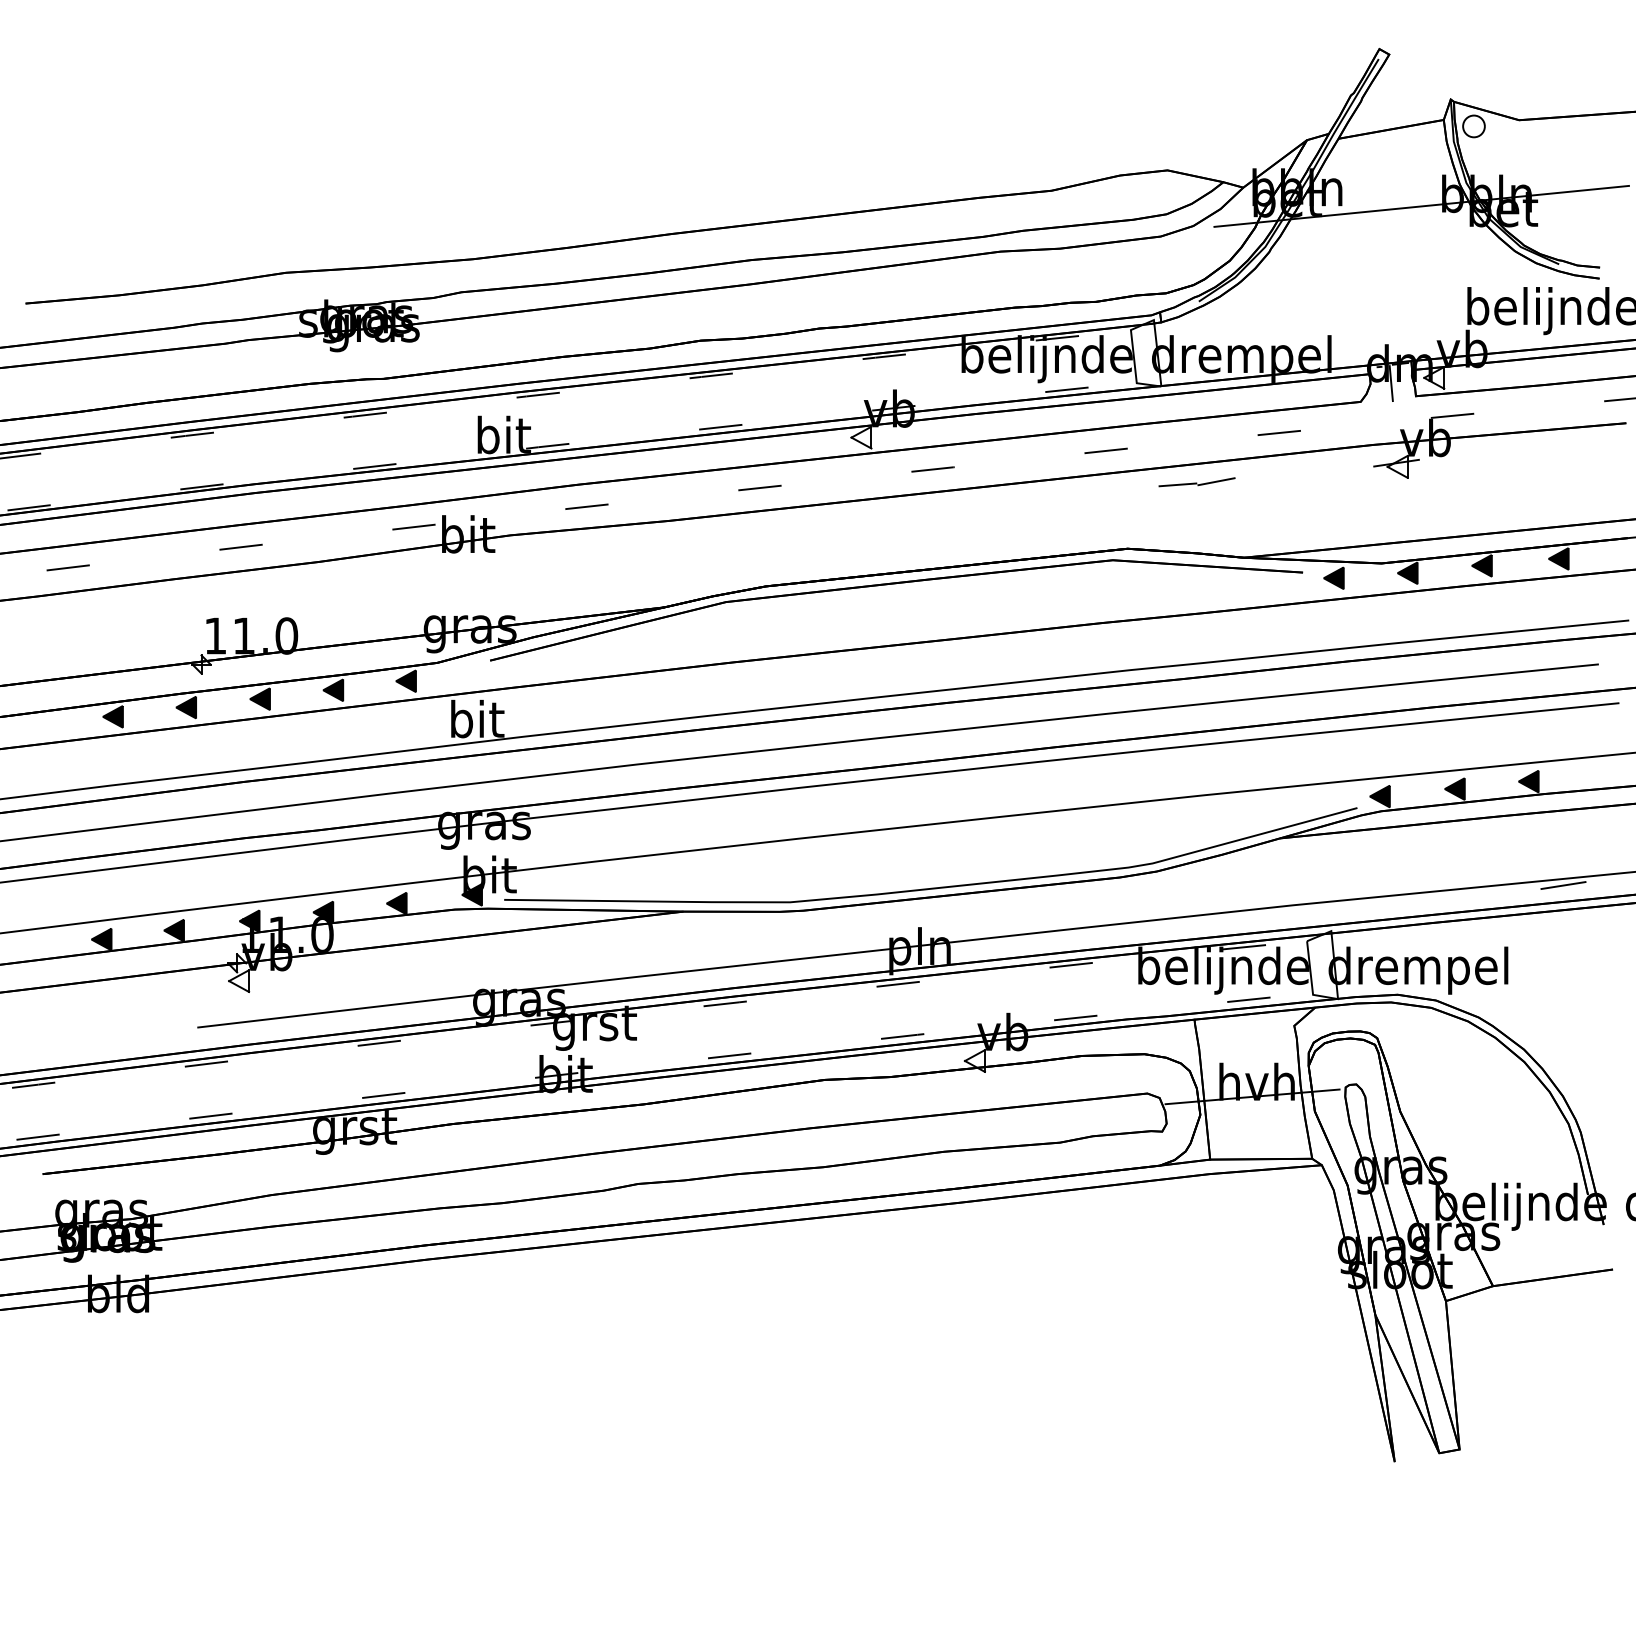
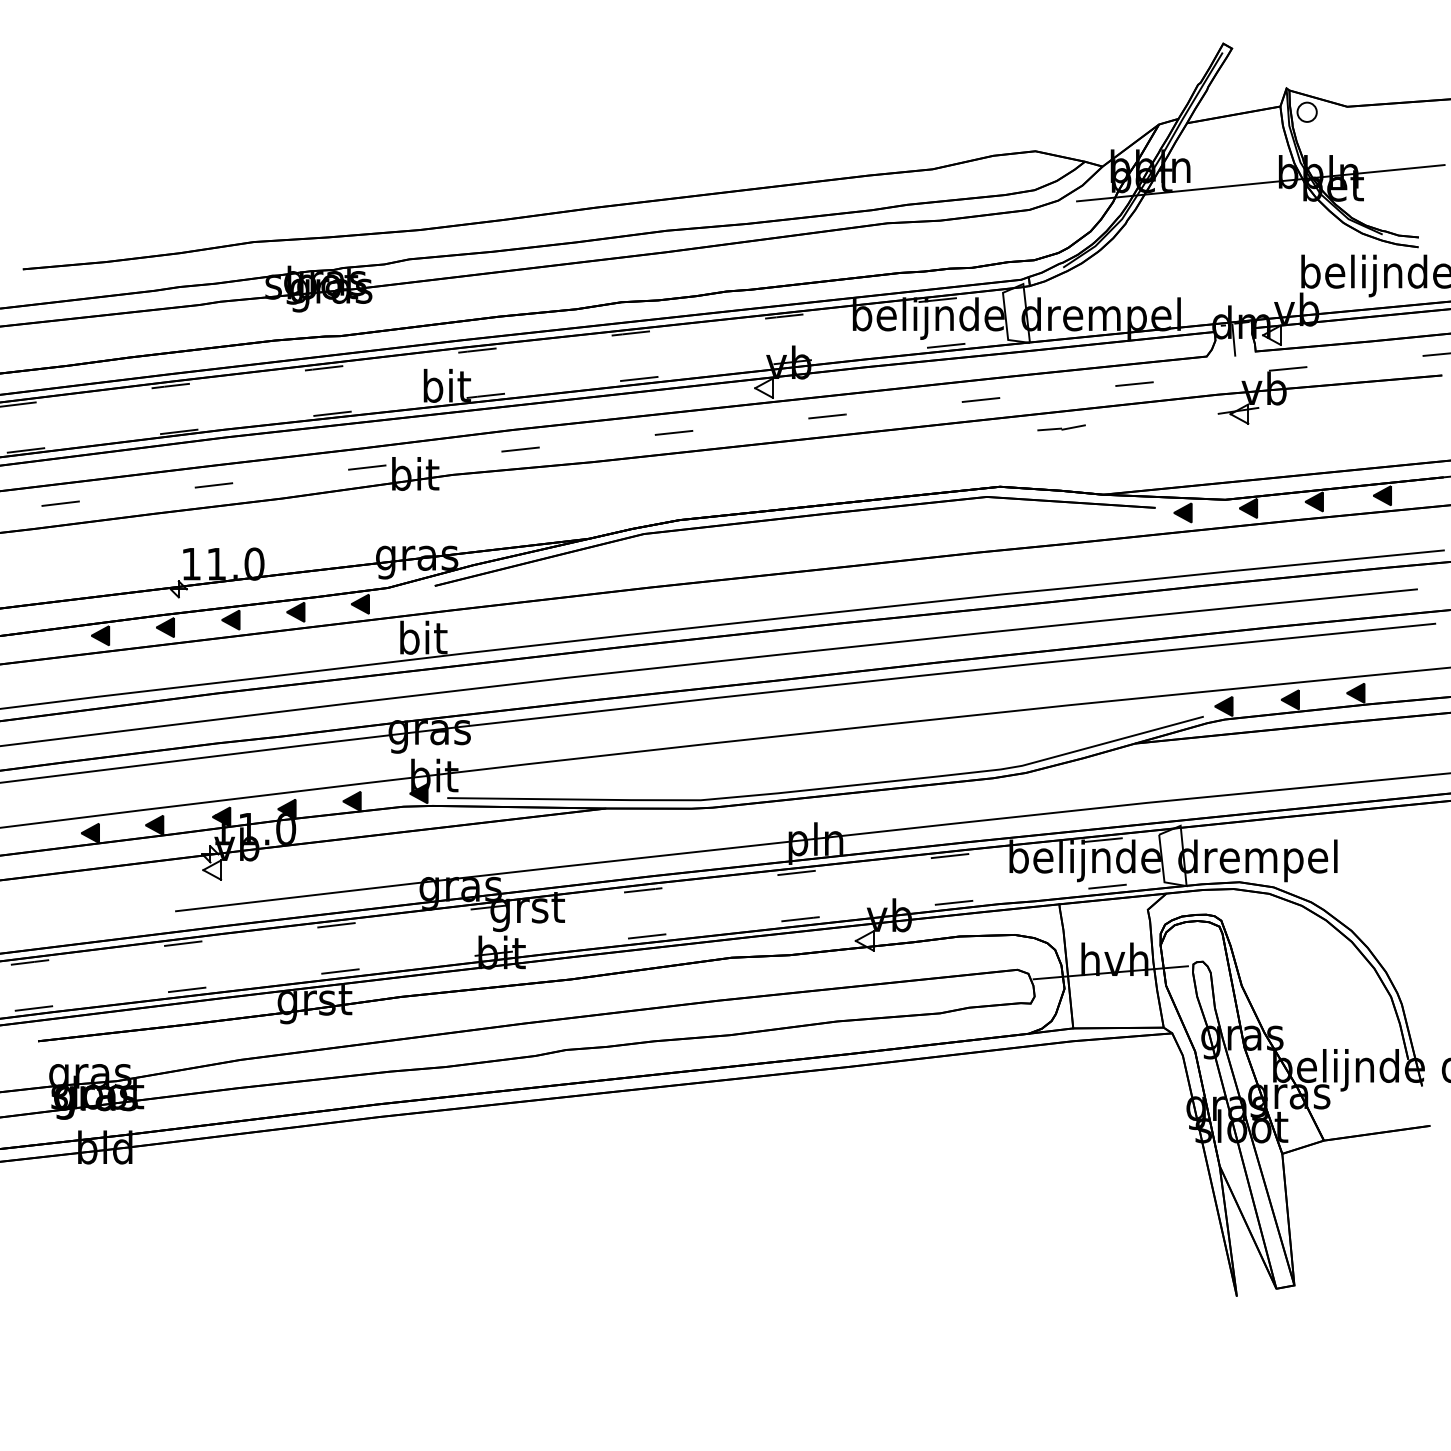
part: (1196, 482) -> (1061, 428), size x0.7
line: (1563, 885) -> (1386, 785), removed

